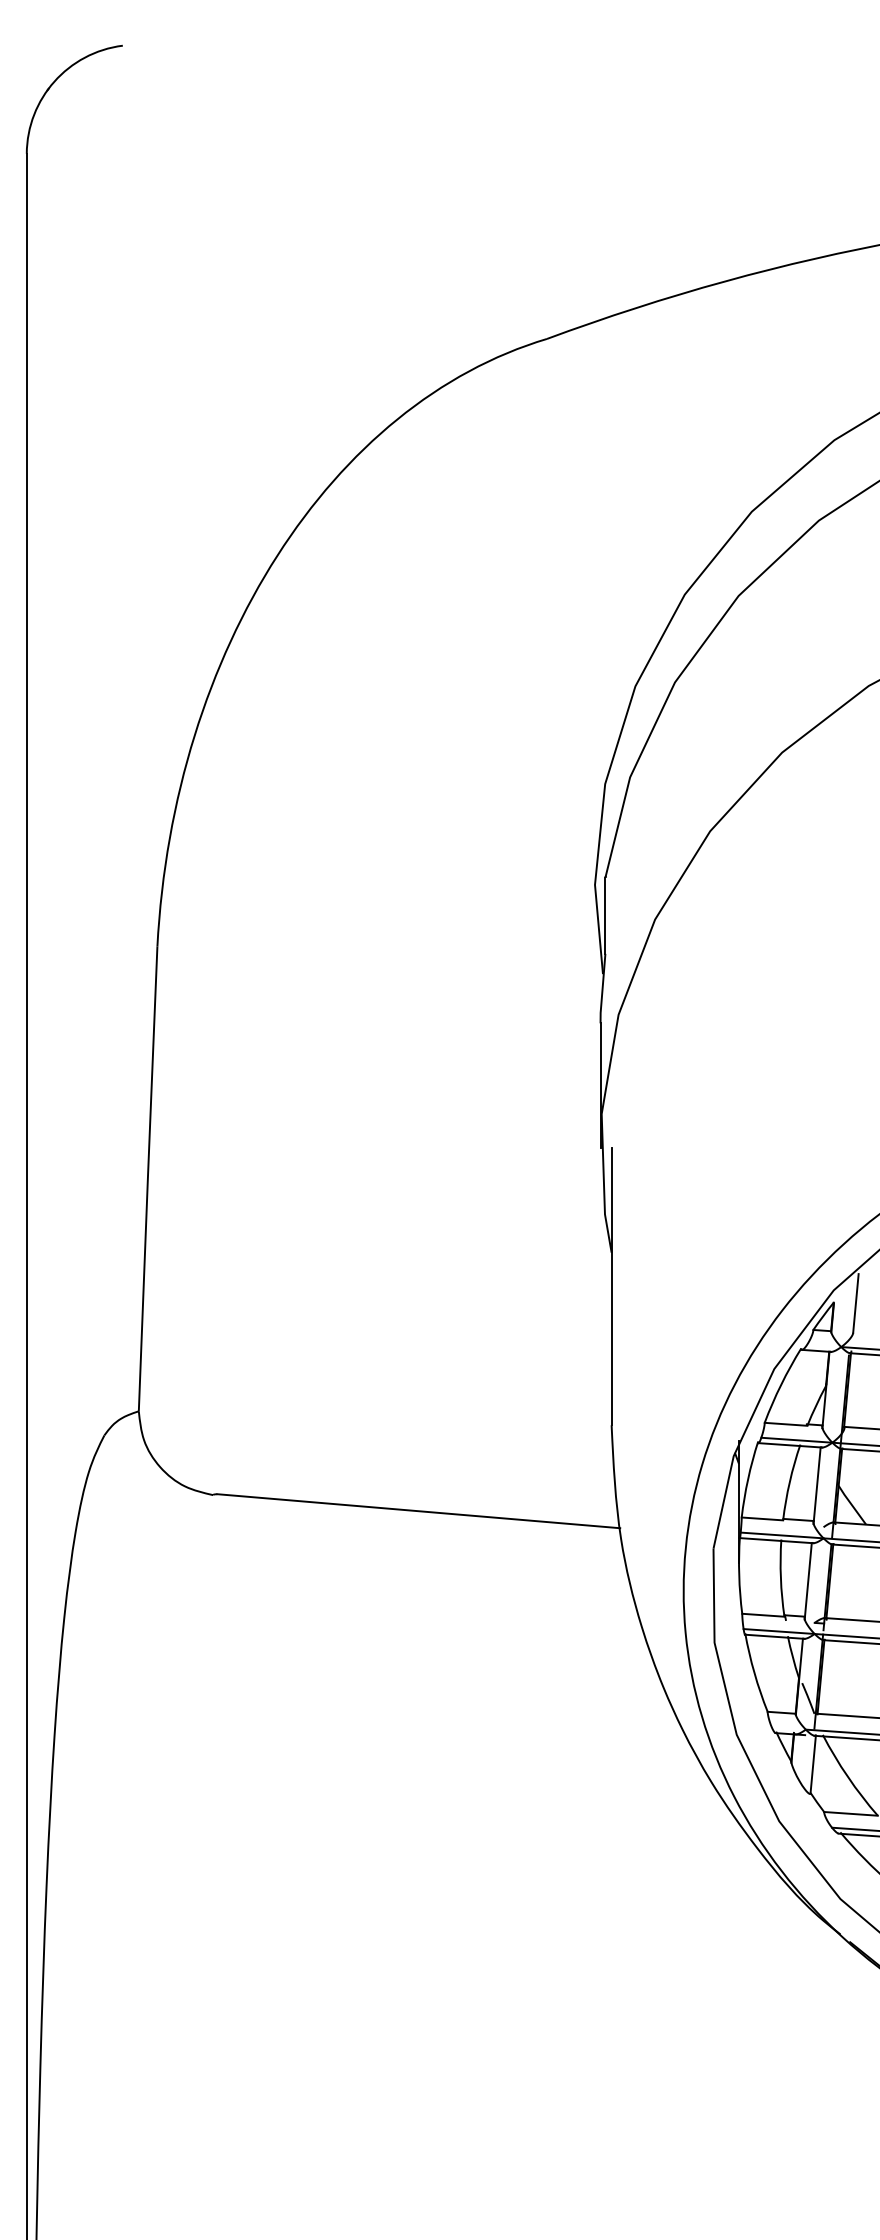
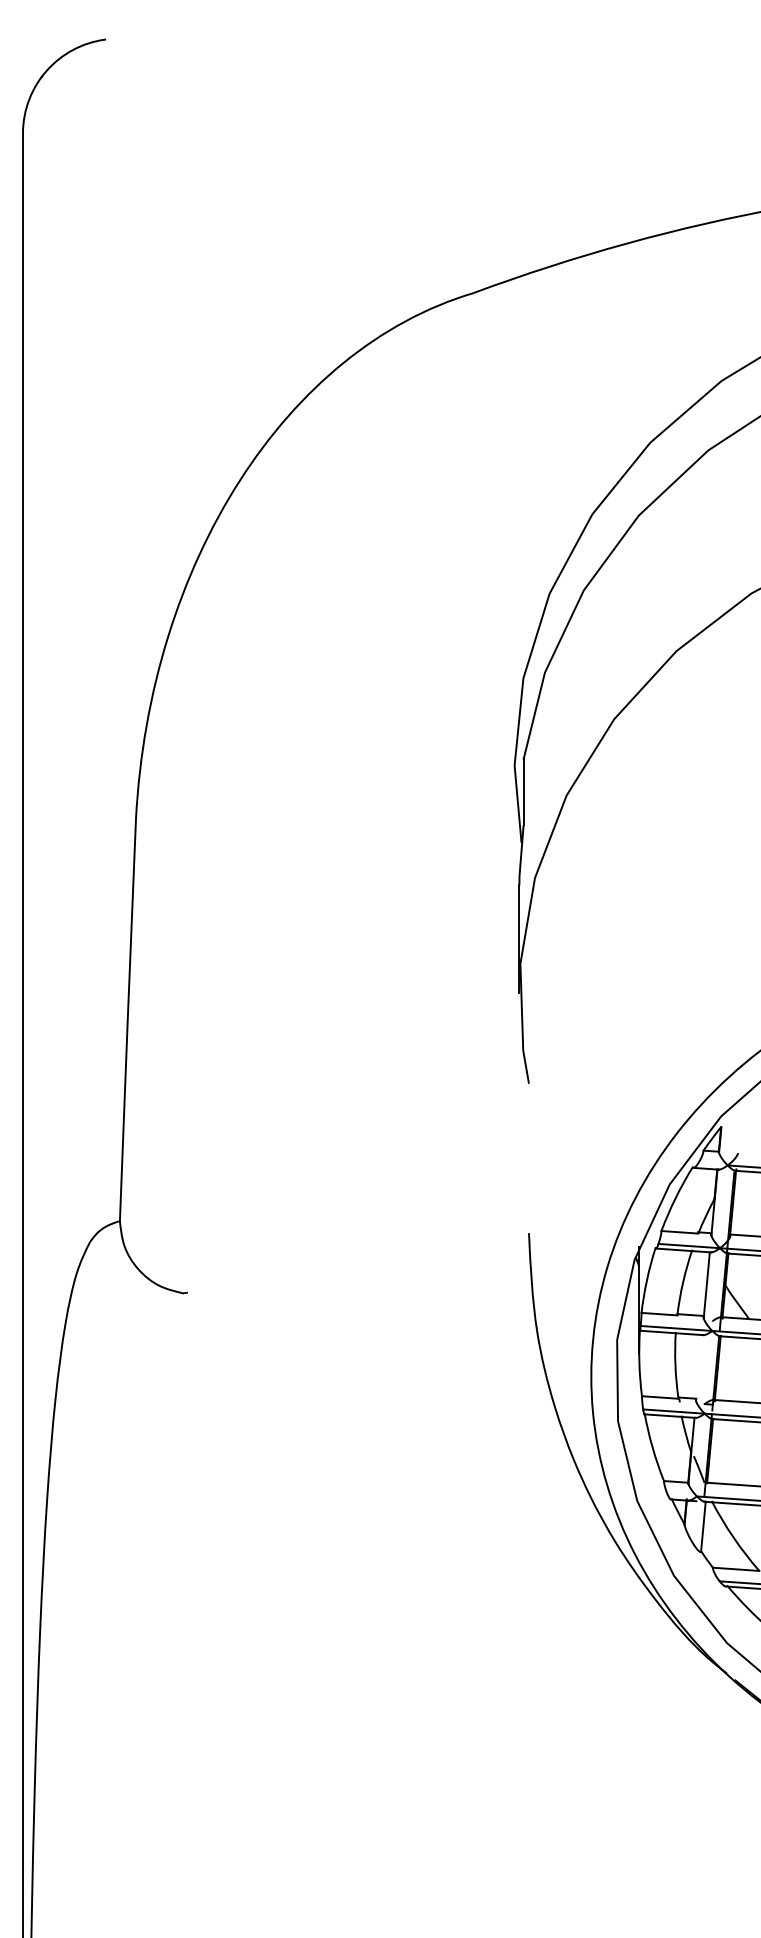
line: (611, 1285) -> (528, 1112), removed
line: (854, 1303) -> (739, 1127), removed
line: (418, 1511) -> (361, 1307), removed
line: (808, 1581) -> (699, 1368), removed

